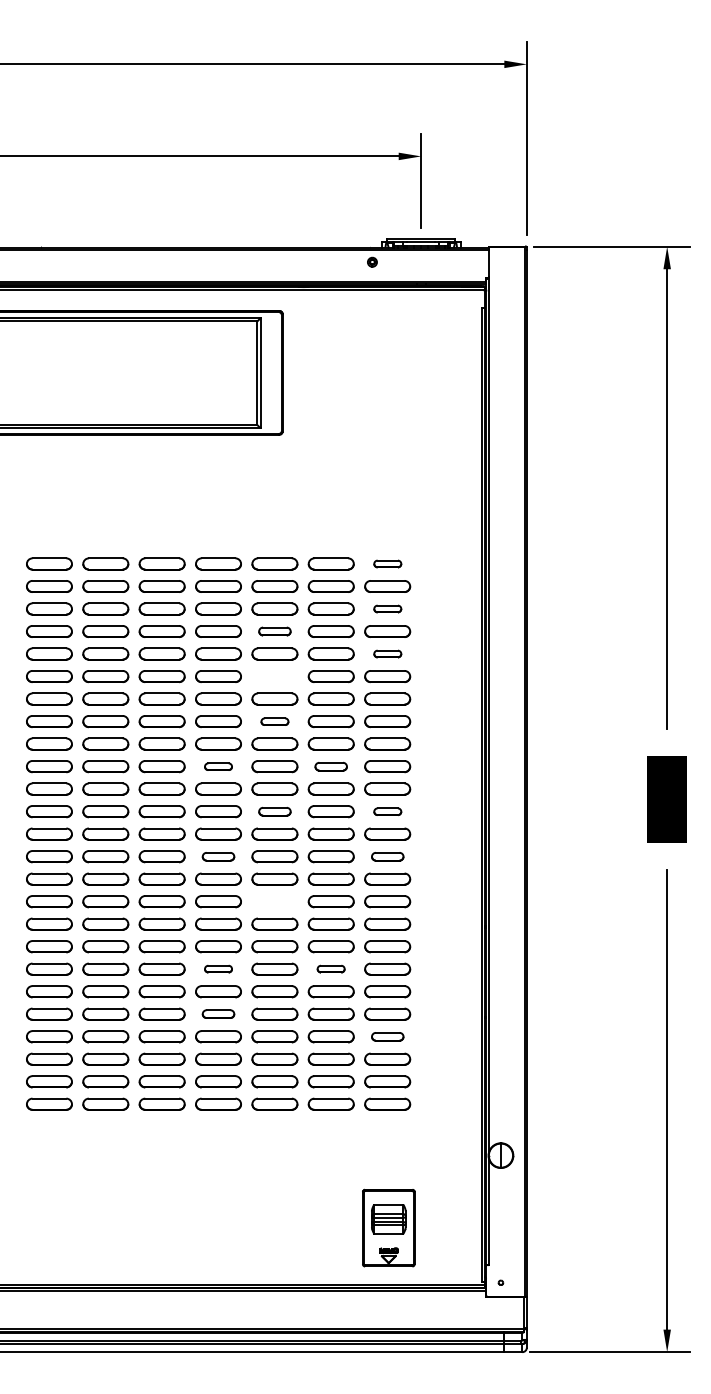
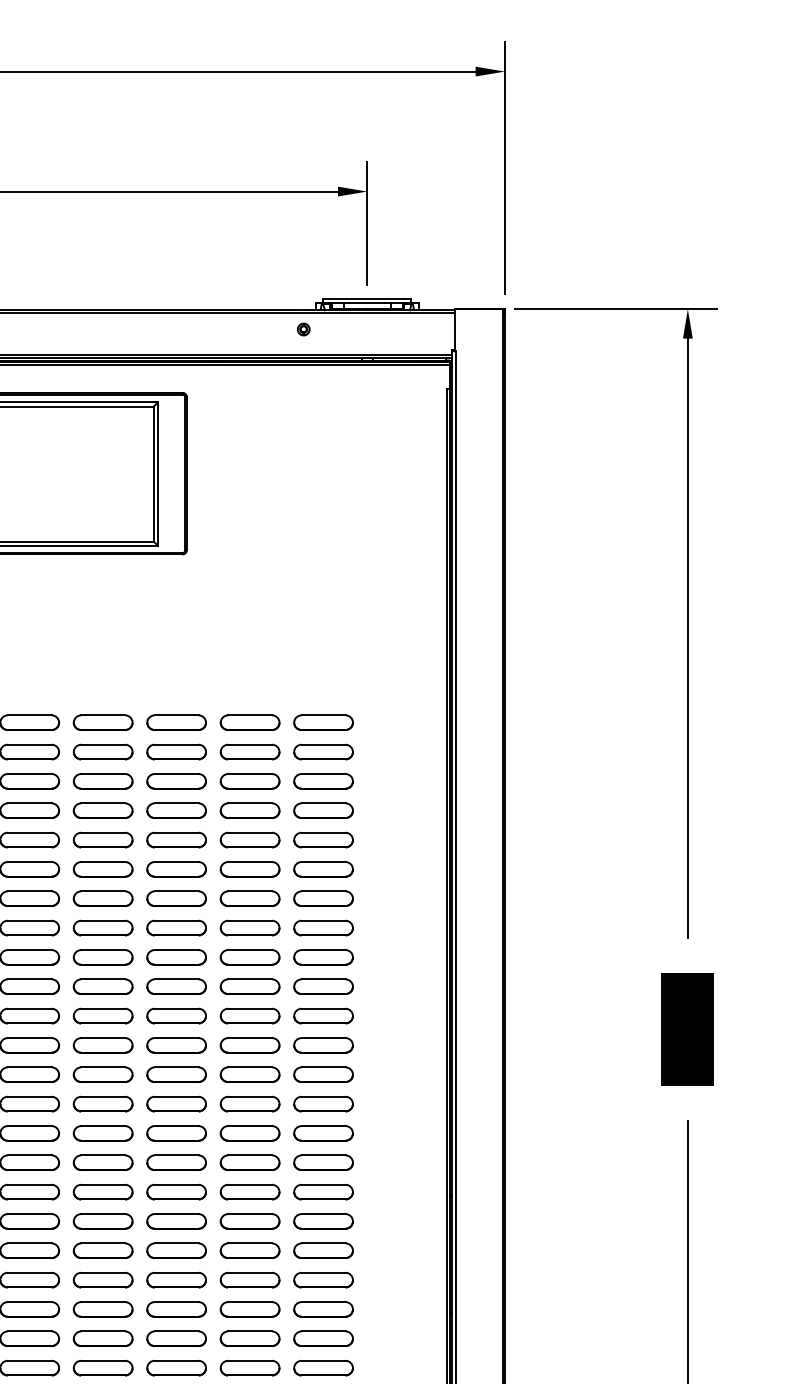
part: (387, 563) -> (323, 722), size x1.67
part: (387, 608) -> (323, 780), size x1.67
part: (274, 631) -> (176, 810), size x1.43
part: (387, 653) -> (323, 839), size x1.67
part: (274, 676) -> (176, 869), added
part: (274, 721) -> (176, 927), size x1.67
part: (218, 766) -> (103, 986), size x1.67
part: (330, 766) -> (249, 986), size x1.43
part: (274, 811) -> (176, 1045), size x1.43
part: (387, 811) -> (323, 1045), size x1.67
part: (218, 856) -> (103, 1103), size x1.43
part: (387, 856) -> (323, 1103), size x1.43
part: (274, 901) -> (176, 1162), added
part: (218, 968) -> (103, 1249), size x1.67
part: (330, 968) -> (249, 1249), size x1.67
part: (218, 1013) -> (103, 1308), size x1.43
part: (387, 1036) -> (323, 1338), size x1.43

